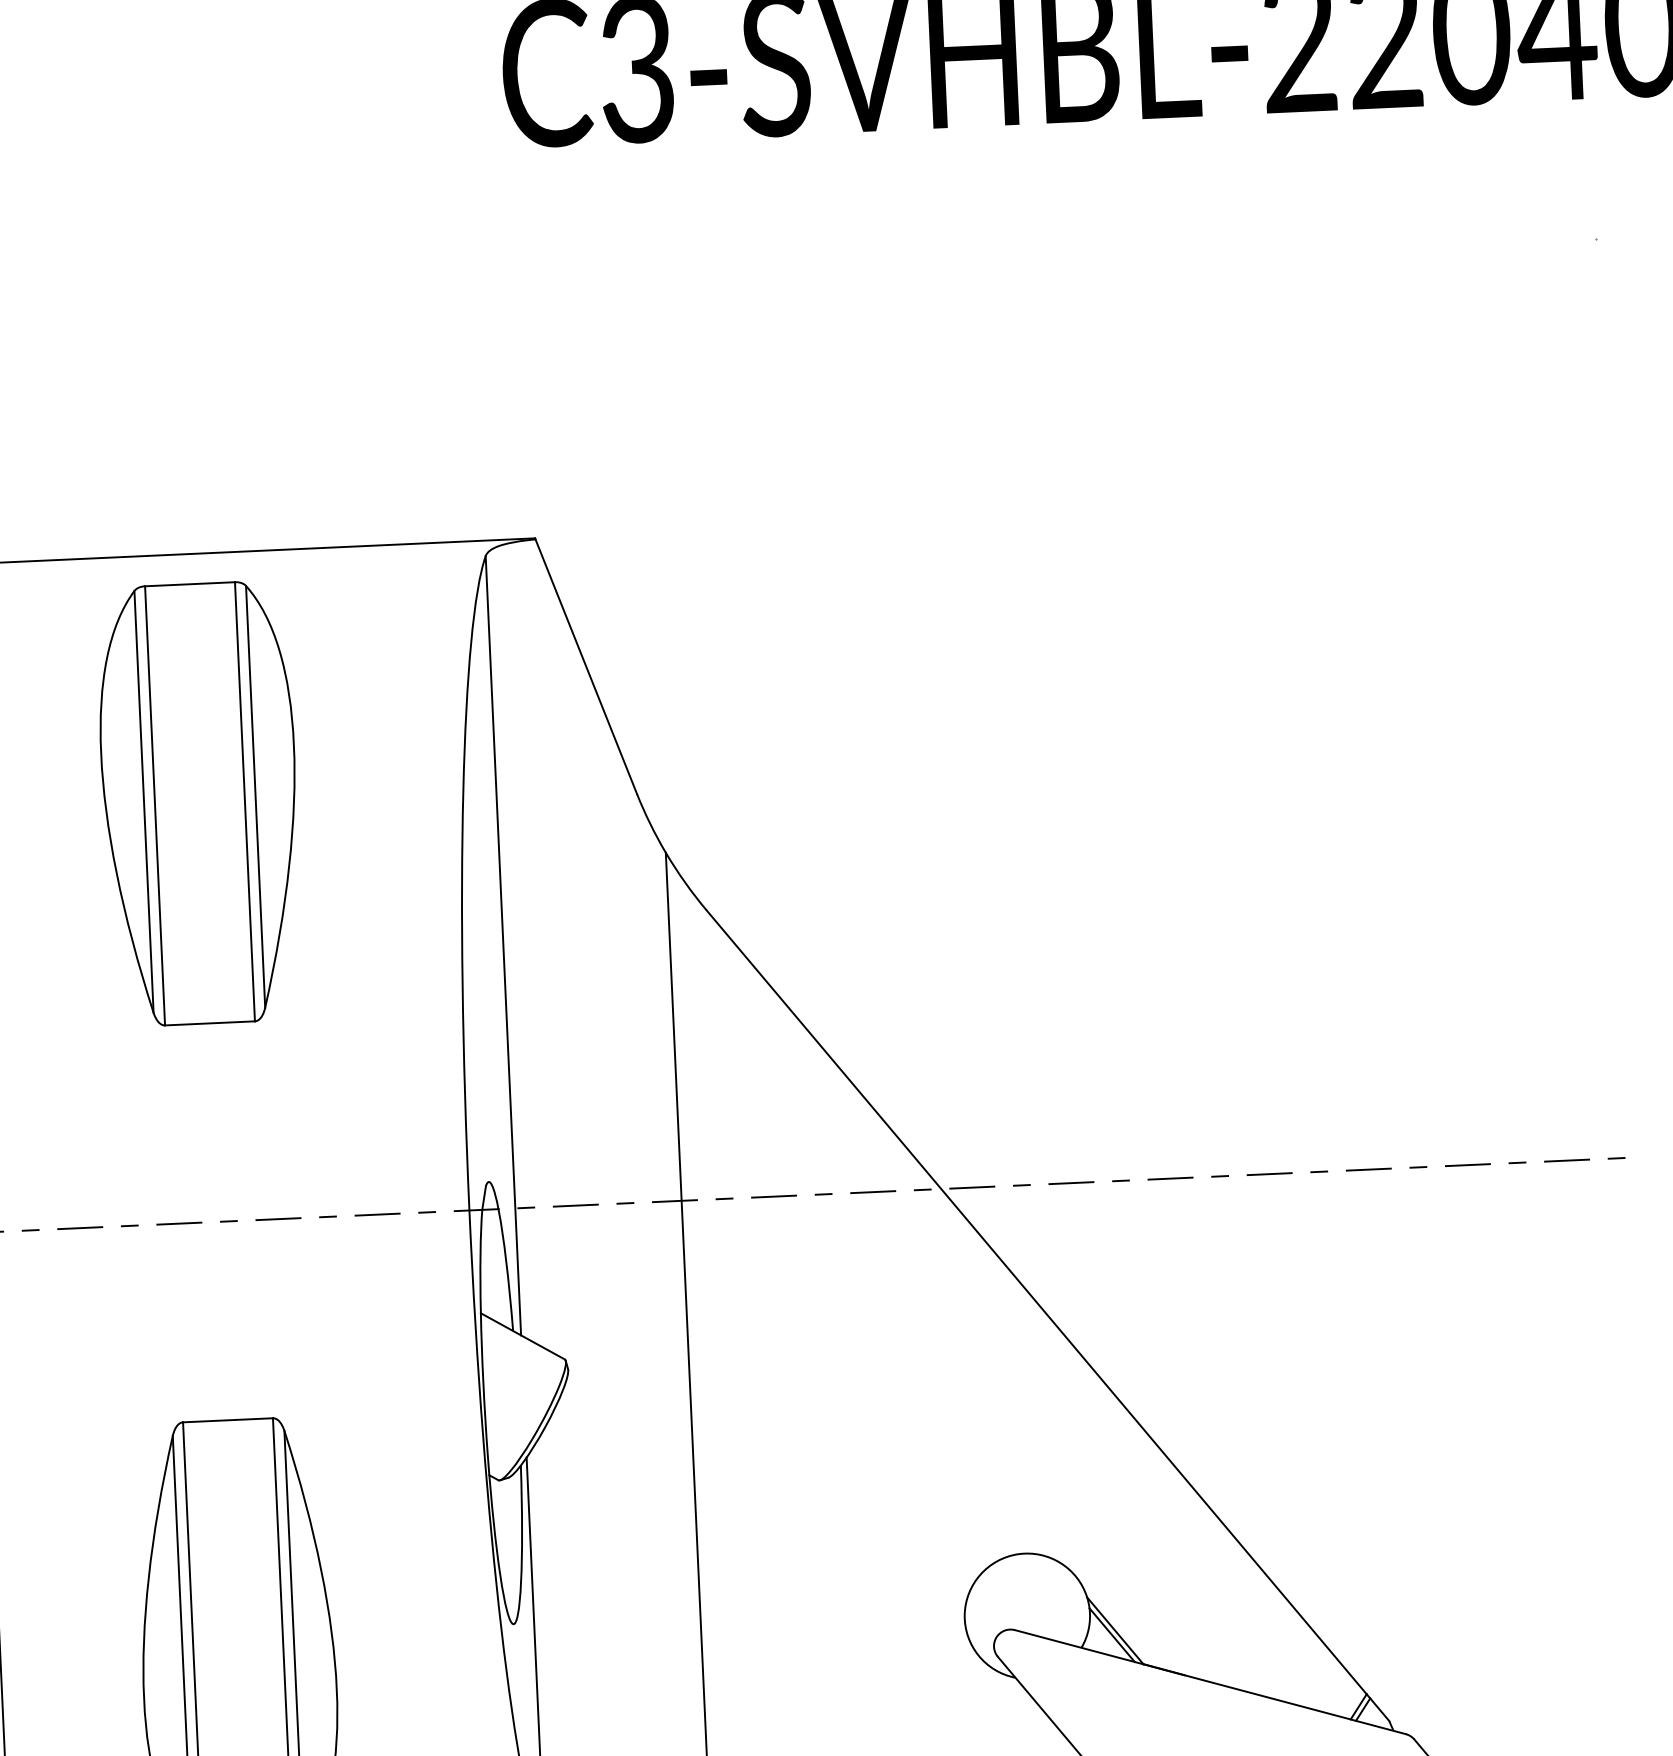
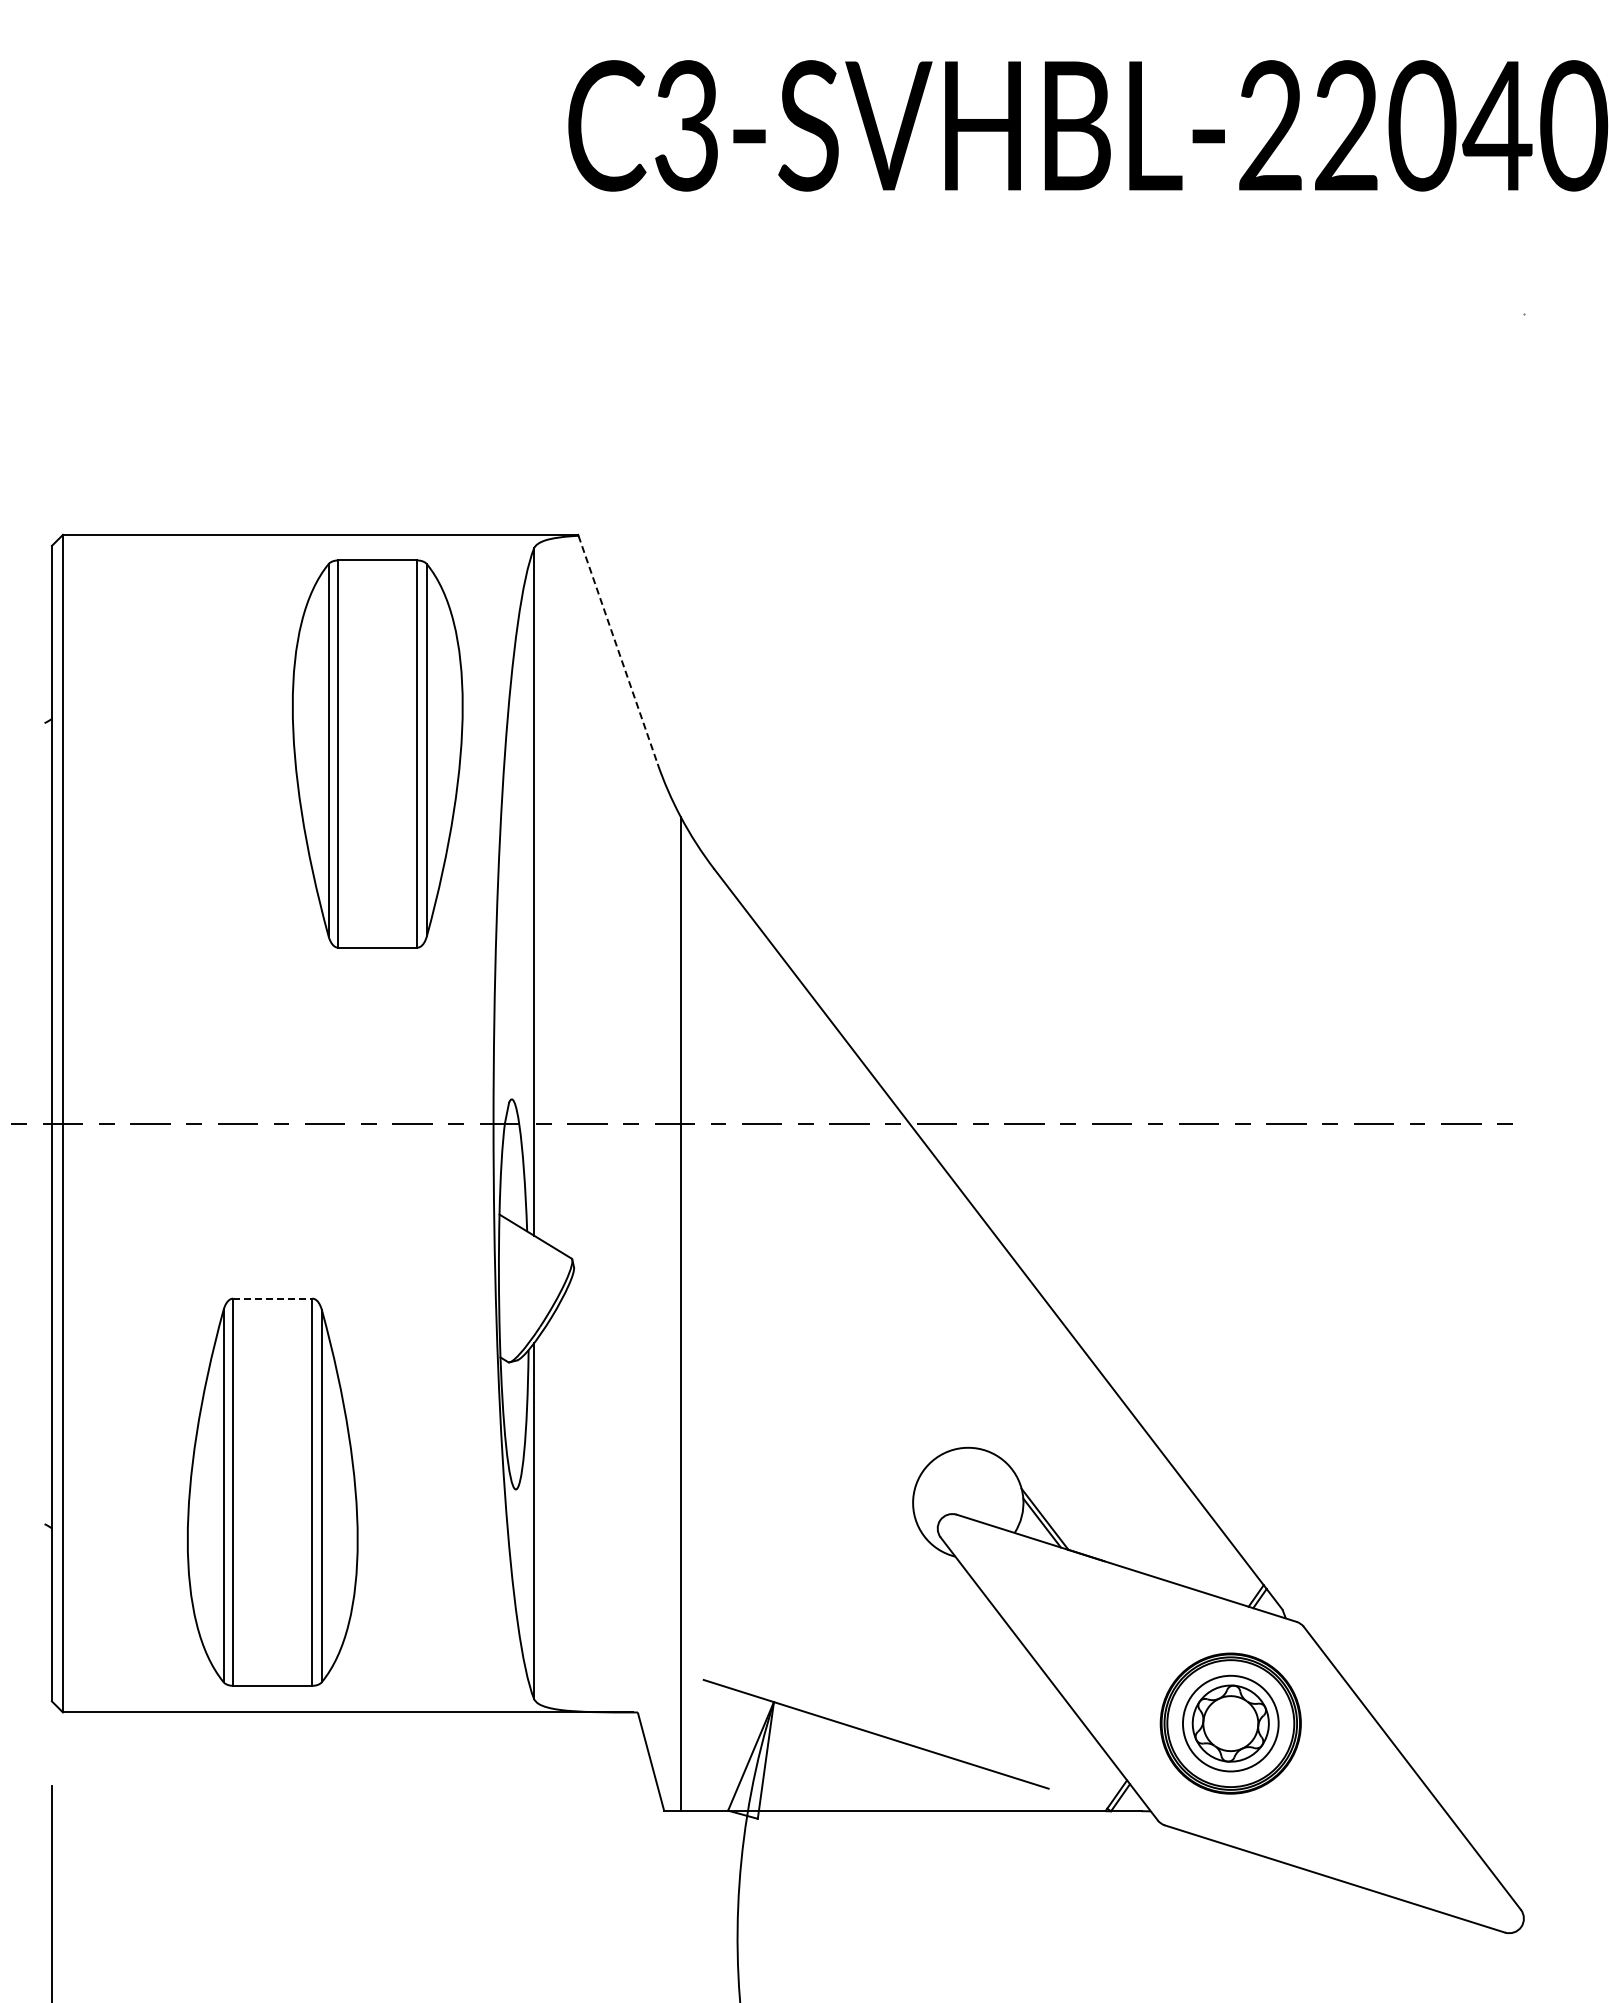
line: (586, 666) -> (618, 649), solid -> dashed
part: (199, 803) -> (377, 753), moved
line: (227, 1420) -> (272, 1298), solid -> dashed

